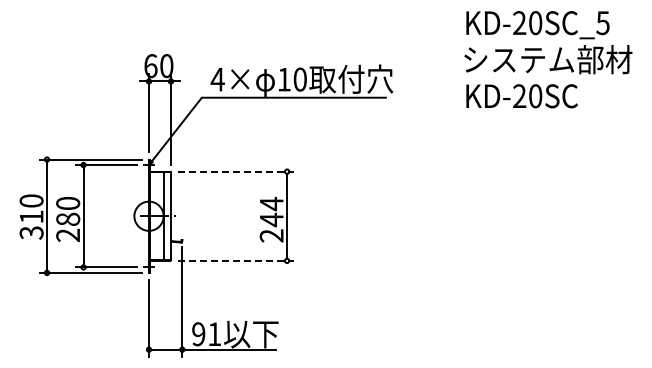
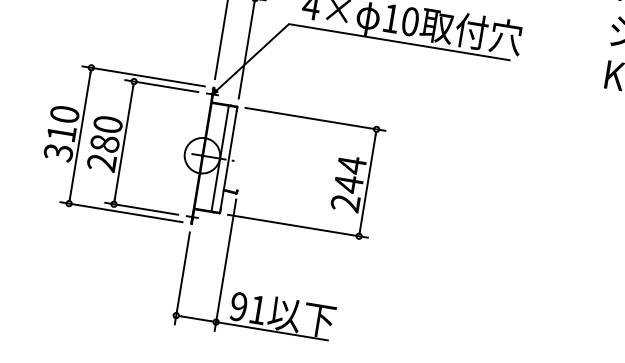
line: (236, 171) -> (315, 119), dashed -> solid
line: (236, 260) -> (298, 225), dashed -> solid

